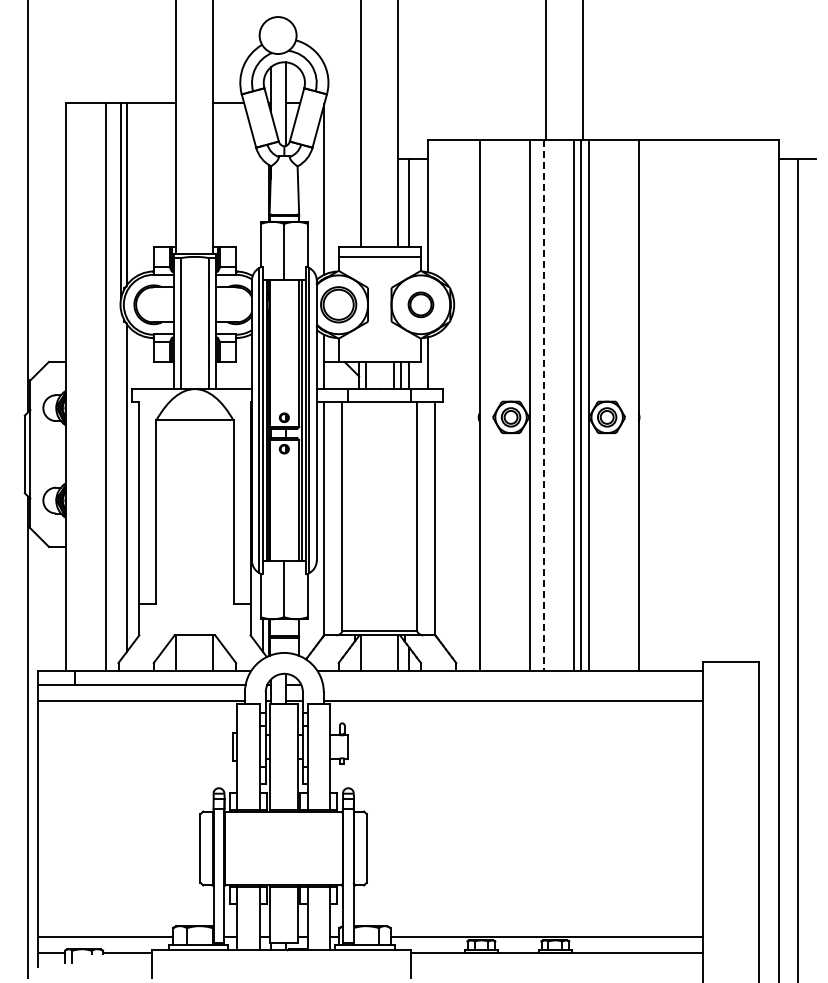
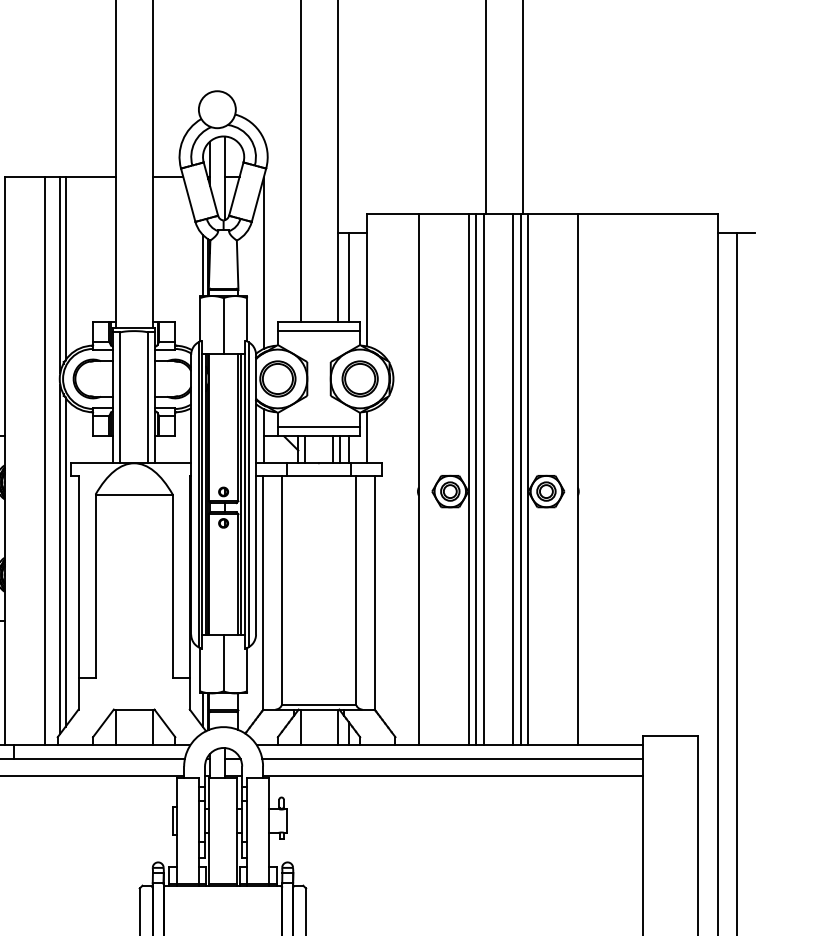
line: (263, 190) -> (202, 264), added
part: (420, 304) -> (359, 378), size x1.43
line: (379, 352) -> (318, 426), added
line: (536, 405) -> (475, 479), added
line: (544, 406) -> (483, 480), dashed -> solid
line: (120, 484) -> (59, 558), added
line: (513, 684) -> (452, 758), added

